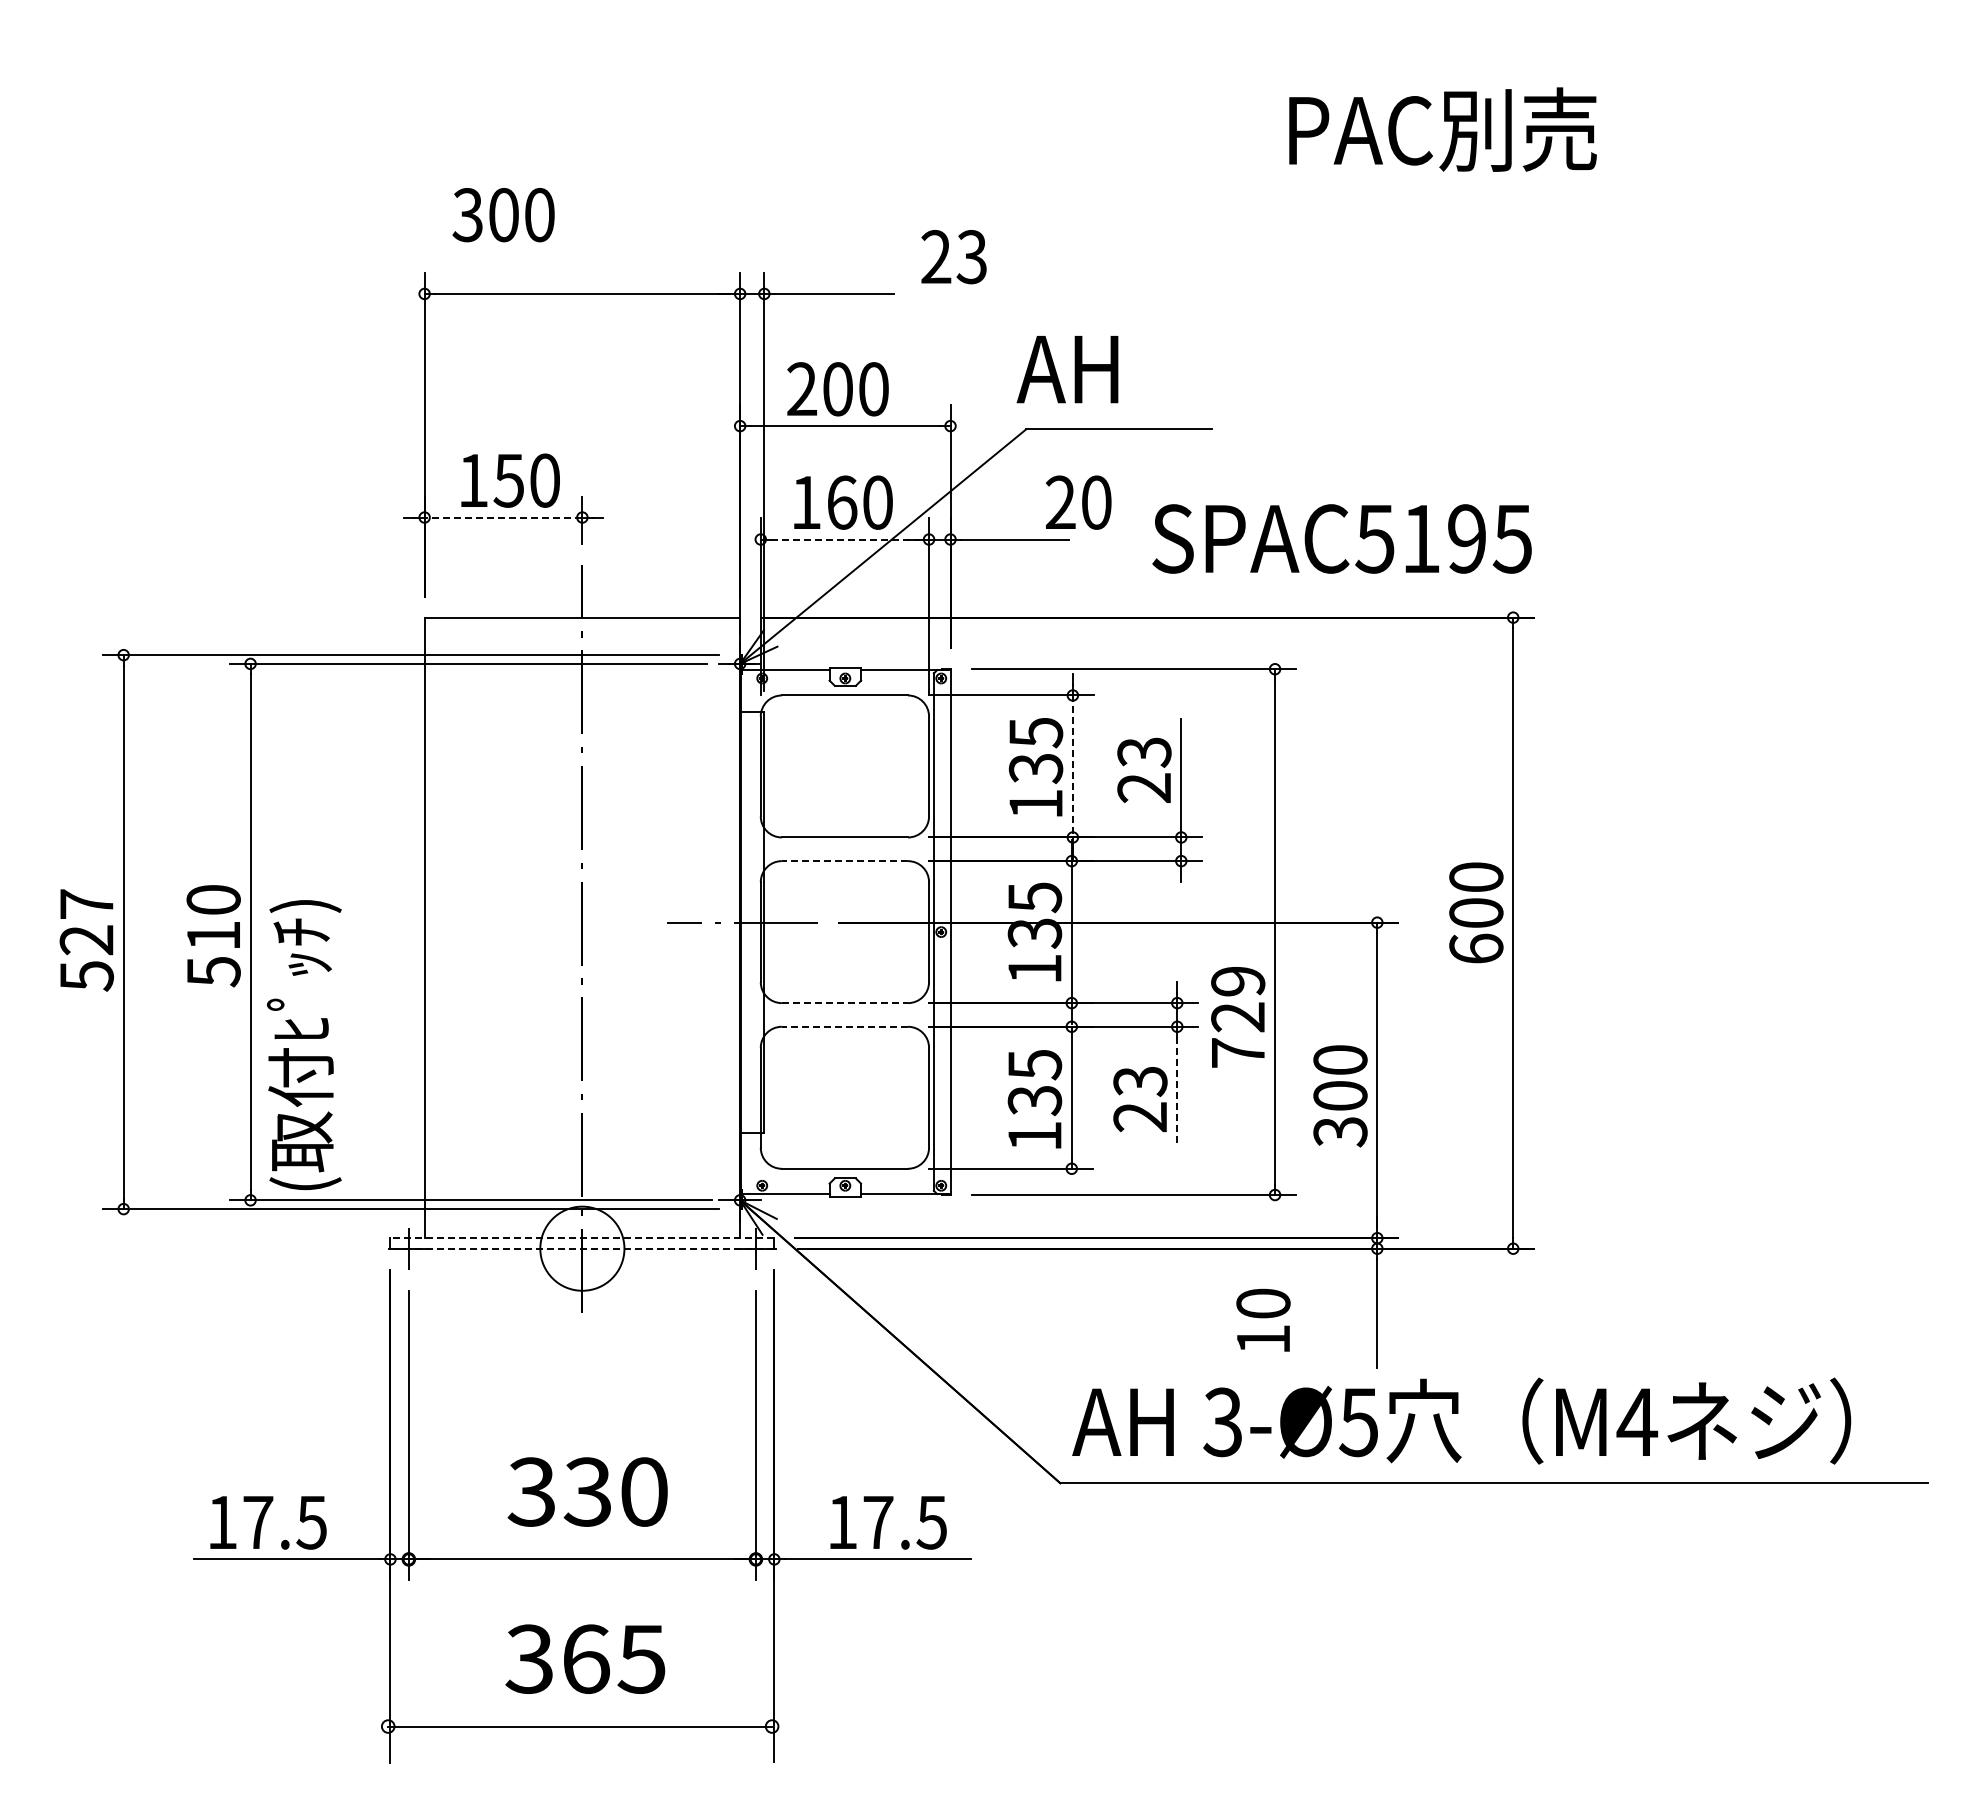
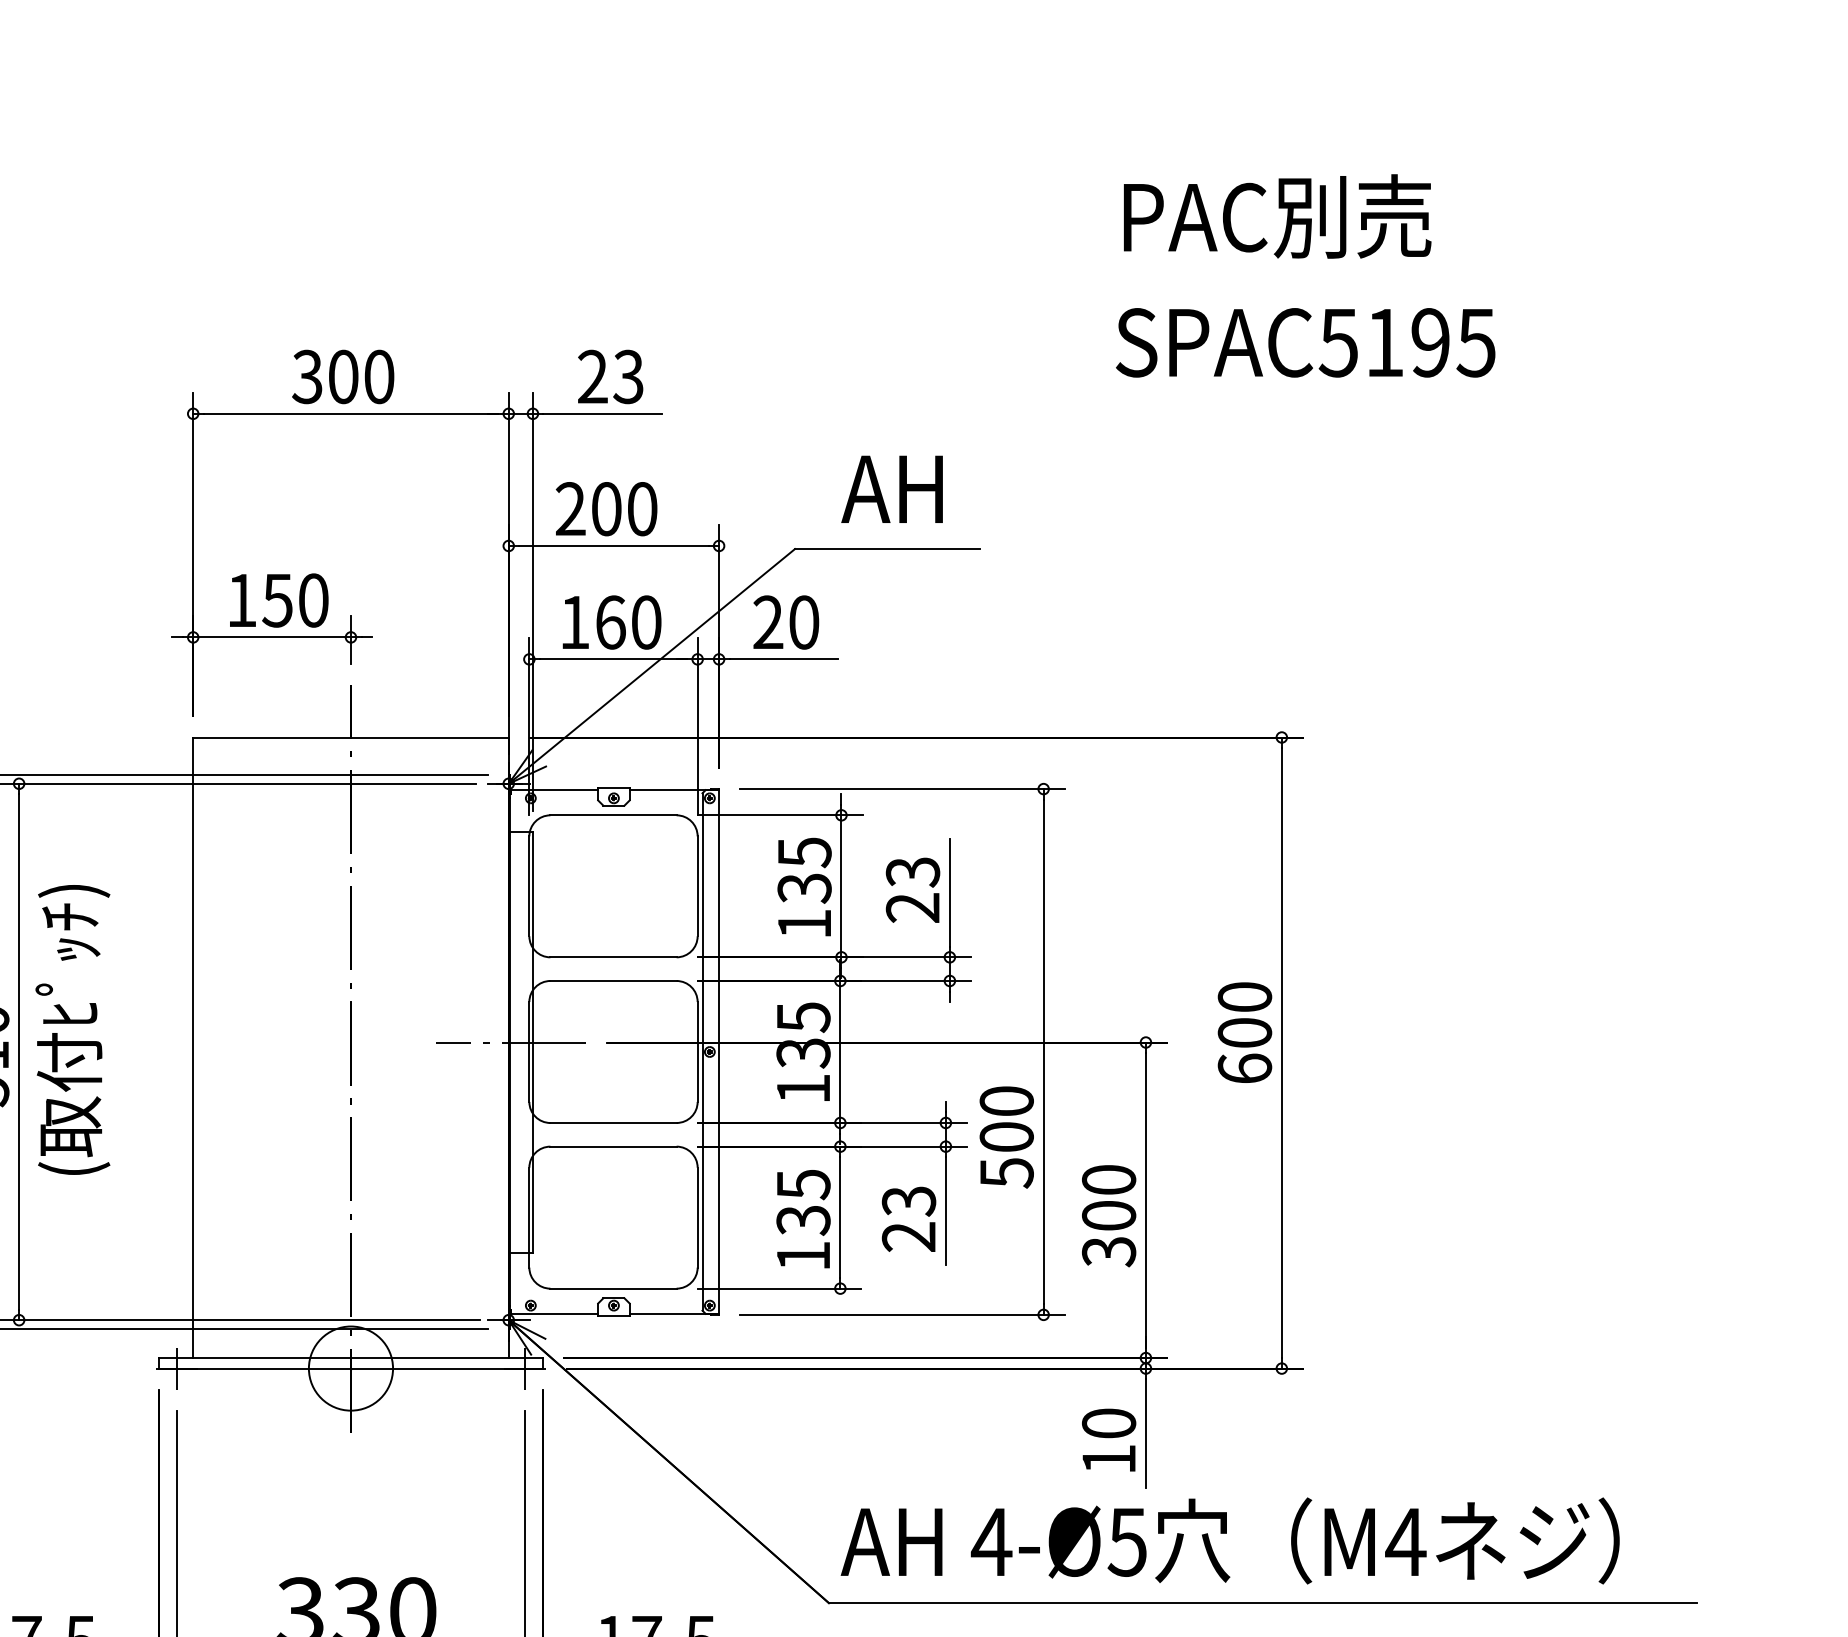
text: (1442, 129) -> (1277, 216), moved
text: (503, 215) -> (343, 377), moved
text: (953, 257) -> (610, 377), moved
text: (1067, 369) -> (892, 489), moved
text: (1078, 502) -> (786, 622), moved
line: (503, 517) -> (272, 637), dashed -> solid
text: (1341, 538) -> (1305, 342), moved
line: (844, 539) -> (613, 659), dashed -> solid
line: (1072, 766) -> (841, 886), dashed -> solid
line: (844, 861) -> (613, 981), dashed -> solid
line: (845, 1003) -> (614, 1123), dashed -> solid
text: (1238, 1017) -> (1007, 1137), 729 -> 500
line: (844, 1026) -> (613, 1146), dashed -> solid
text: (304, 1045) -> (73, 1030), moved
line: (1177, 1091) -> (946, 1211), dashed -> solid
line: (582, 1238) -> (351, 1358), dashed -> solid
line: (582, 1248) -> (351, 1368), dashed -> solid
text: (1263, 1319) -> (1109, 1439), moved
text: (1222, 1422) -> (991, 1542), 3-Ø5 -> 4-Ø5

